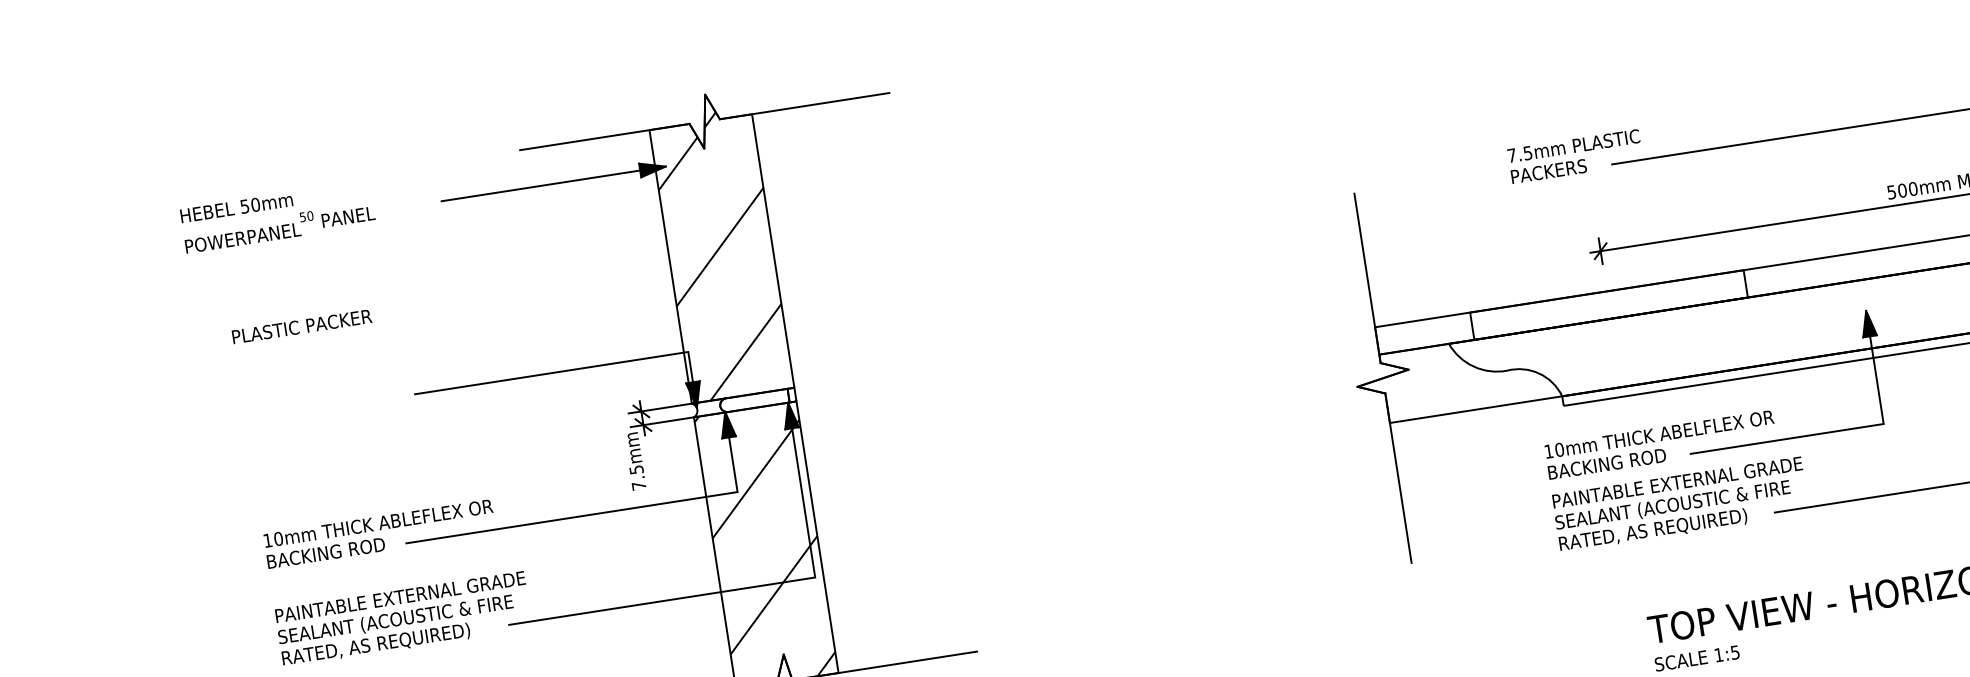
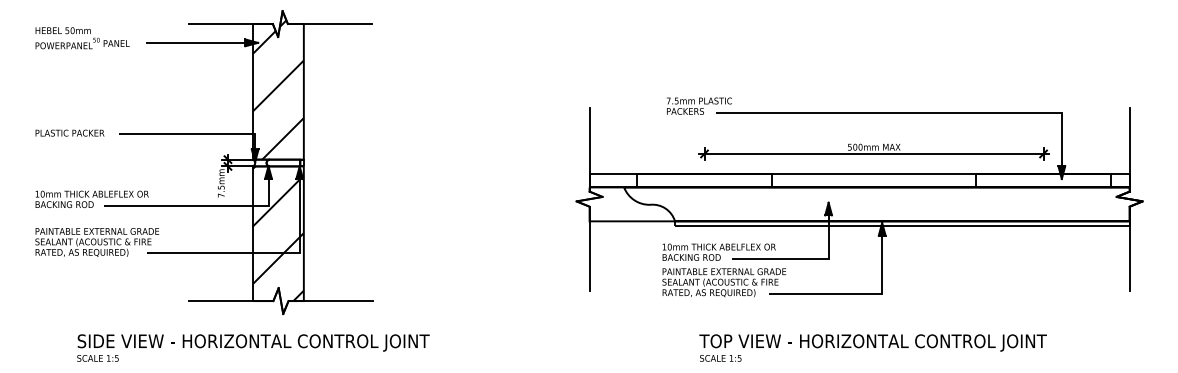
text: (277, 217) -> (82, 38), moved
text: (300, 325) -> (69, 132), moved

